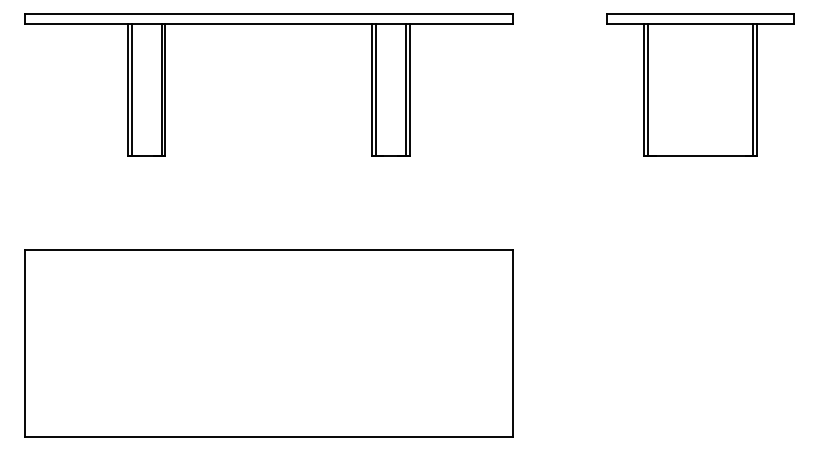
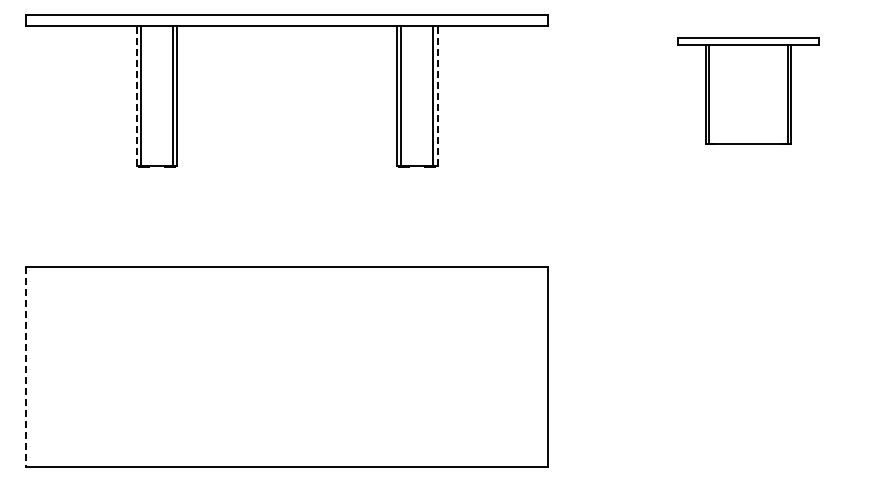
part: (700, 84) -> (748, 90), size x0.7
line: (127, 89) -> (136, 95), solid -> dashed
line: (409, 89) -> (437, 95), solid -> dashed
line: (24, 343) -> (26, 367), solid -> dashed

